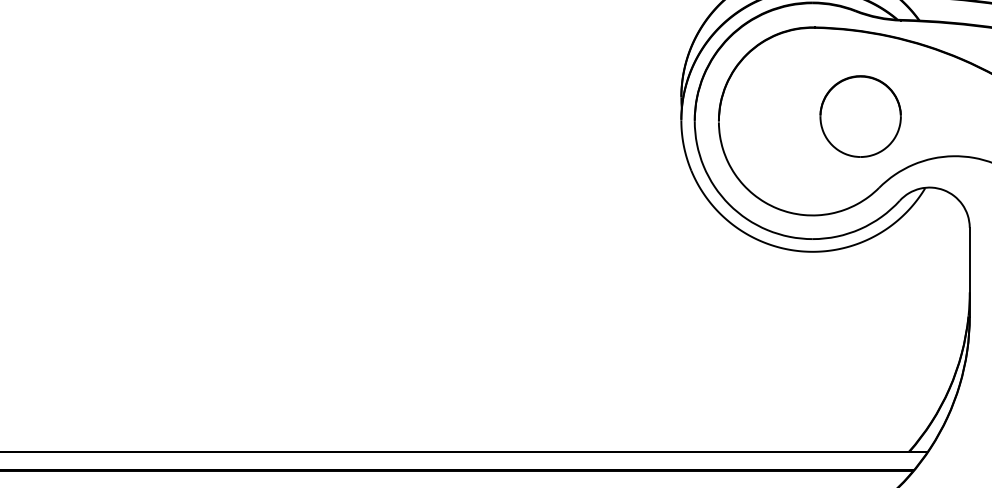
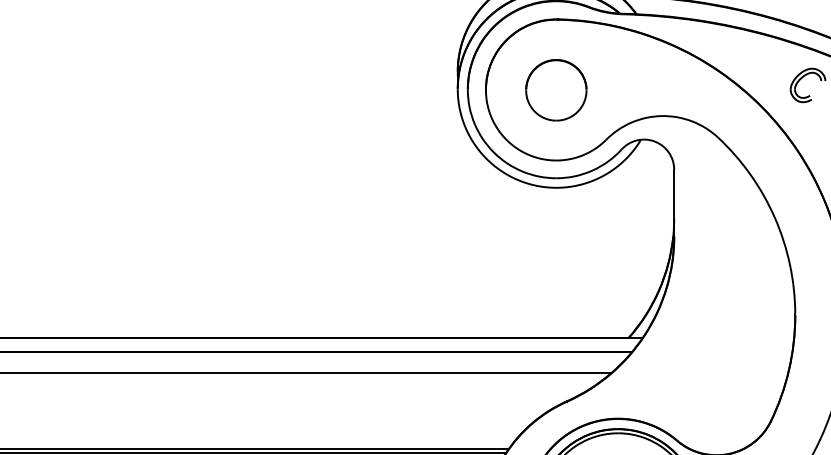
part: (860, 116) -> (556, 90), moved

